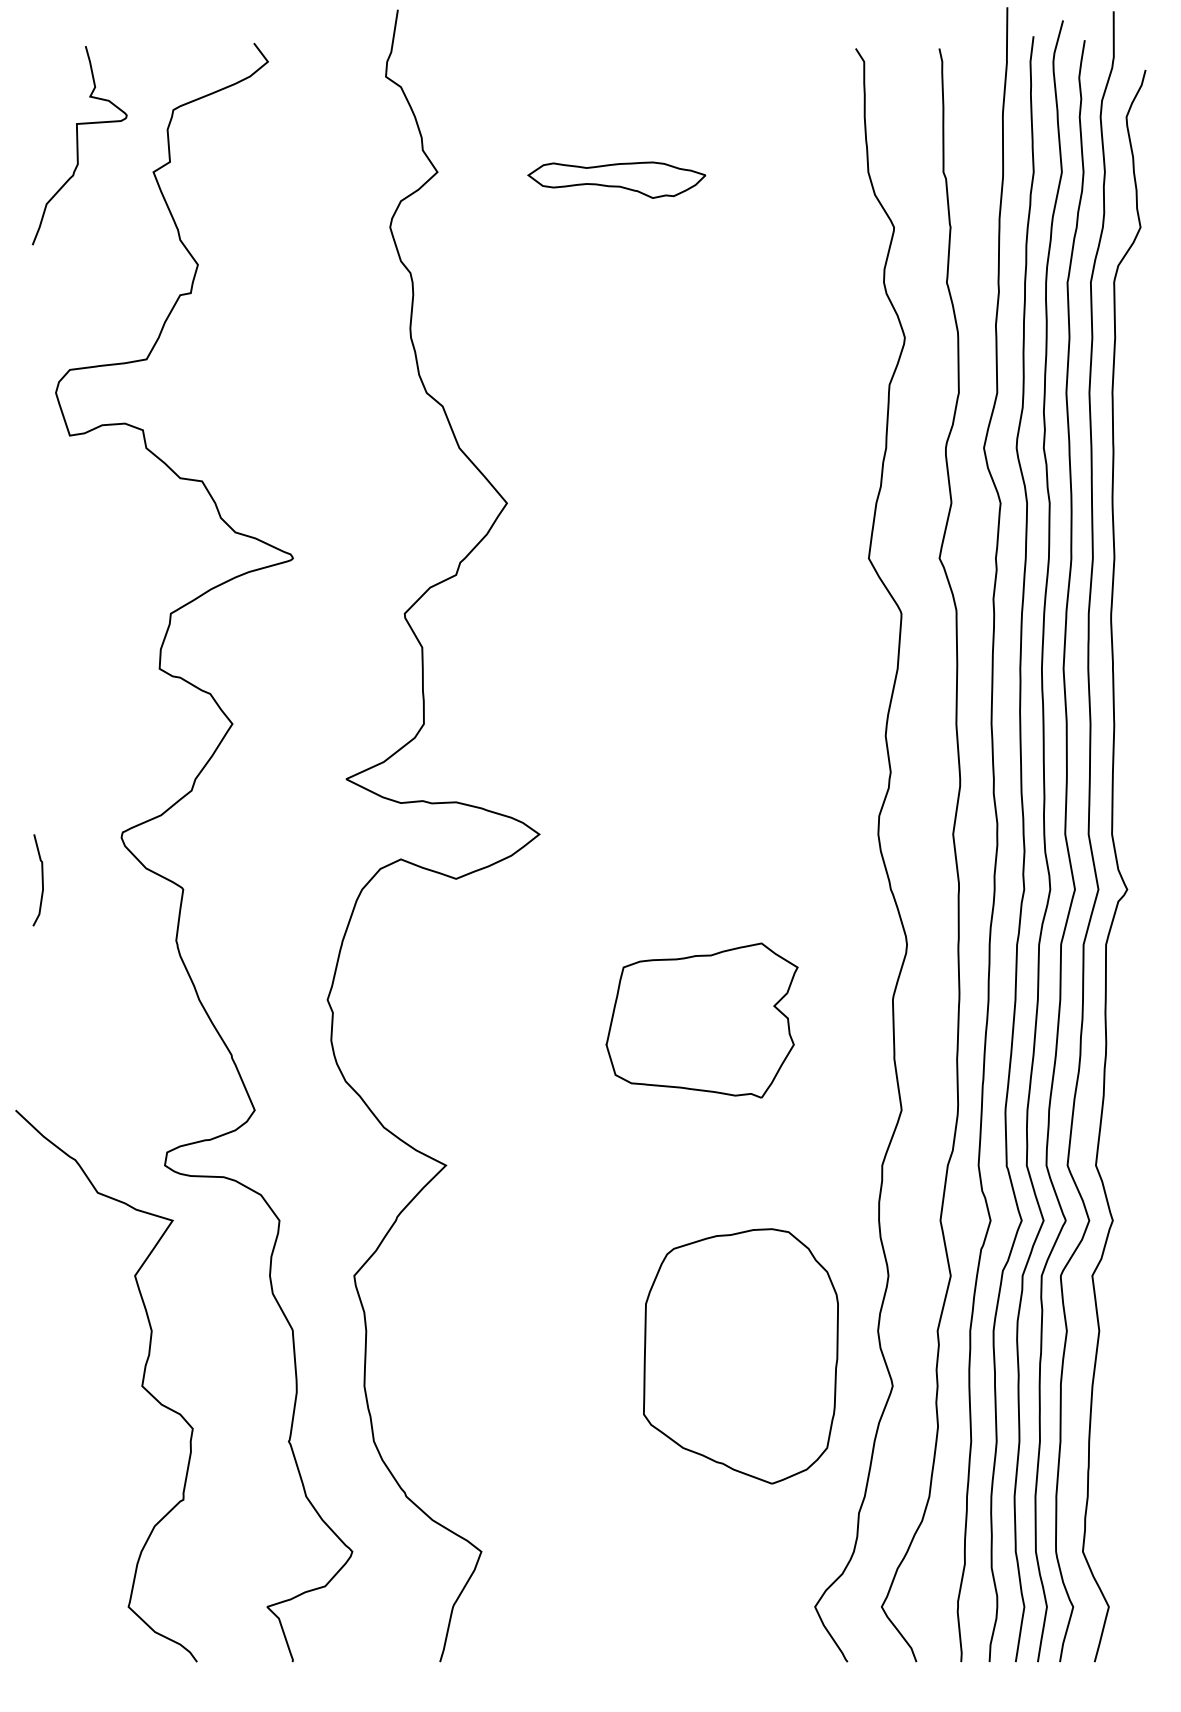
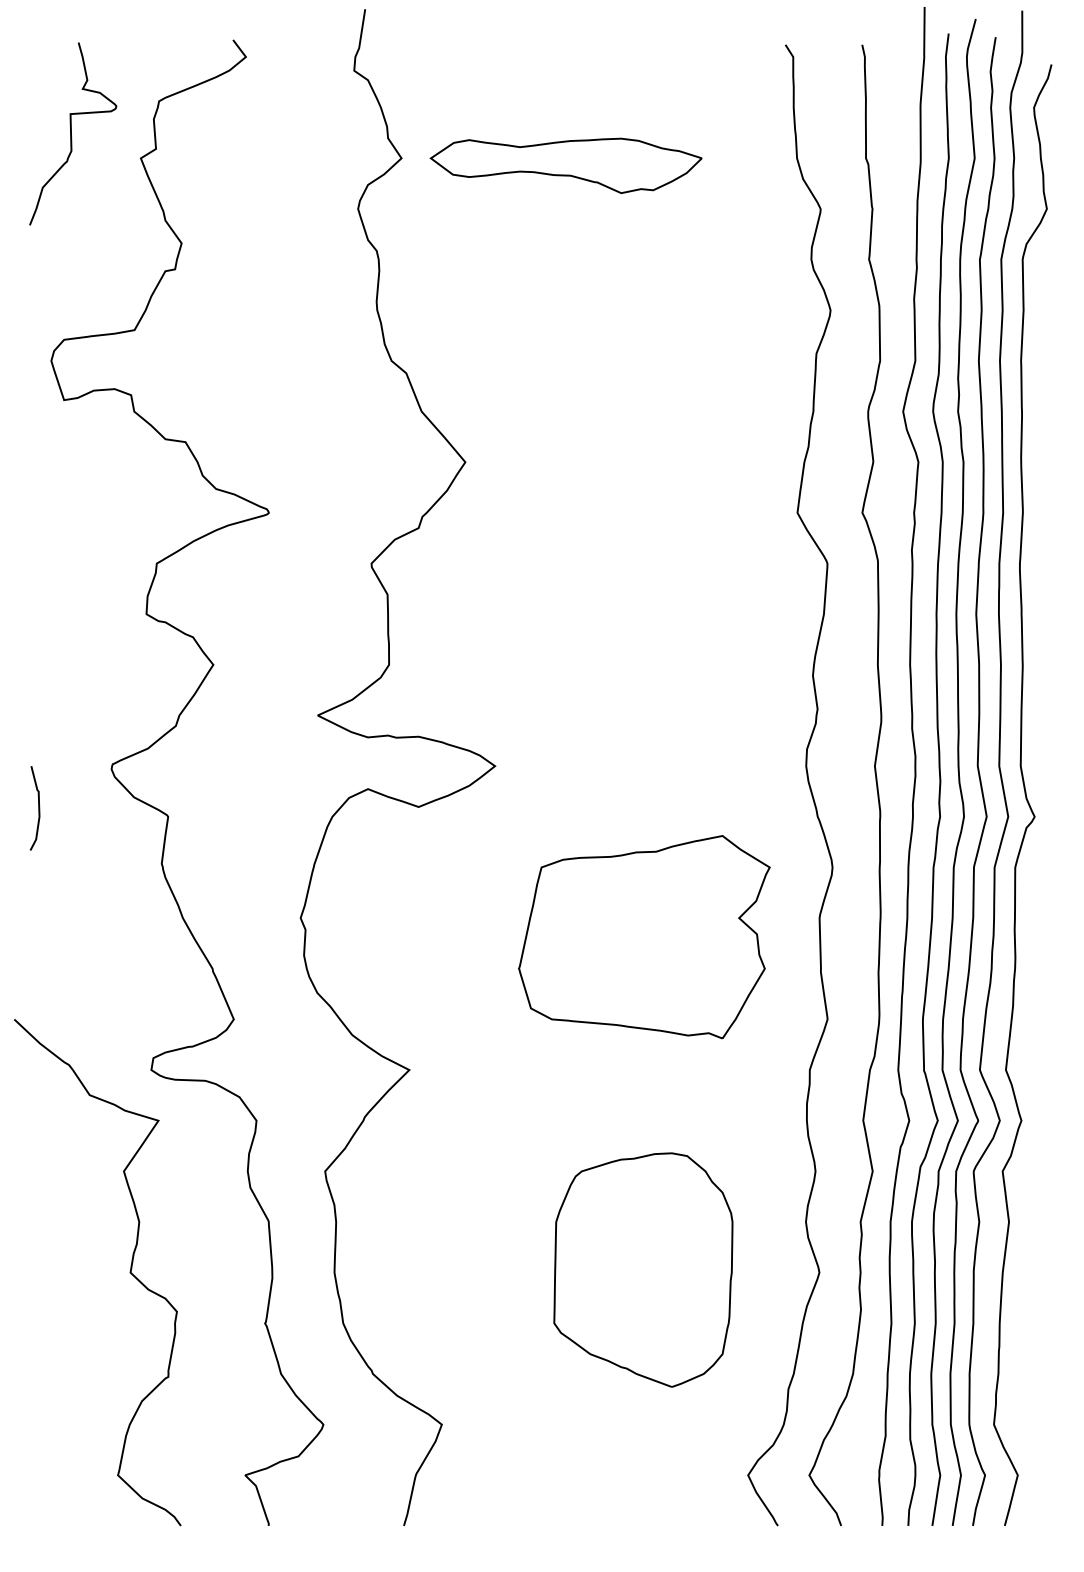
part: (616, 179) -> (565, 165), size x1.67
part: (701, 1020) -> (643, 936), size x1.43
part: (740, 1356) -> (642, 1270), moved

